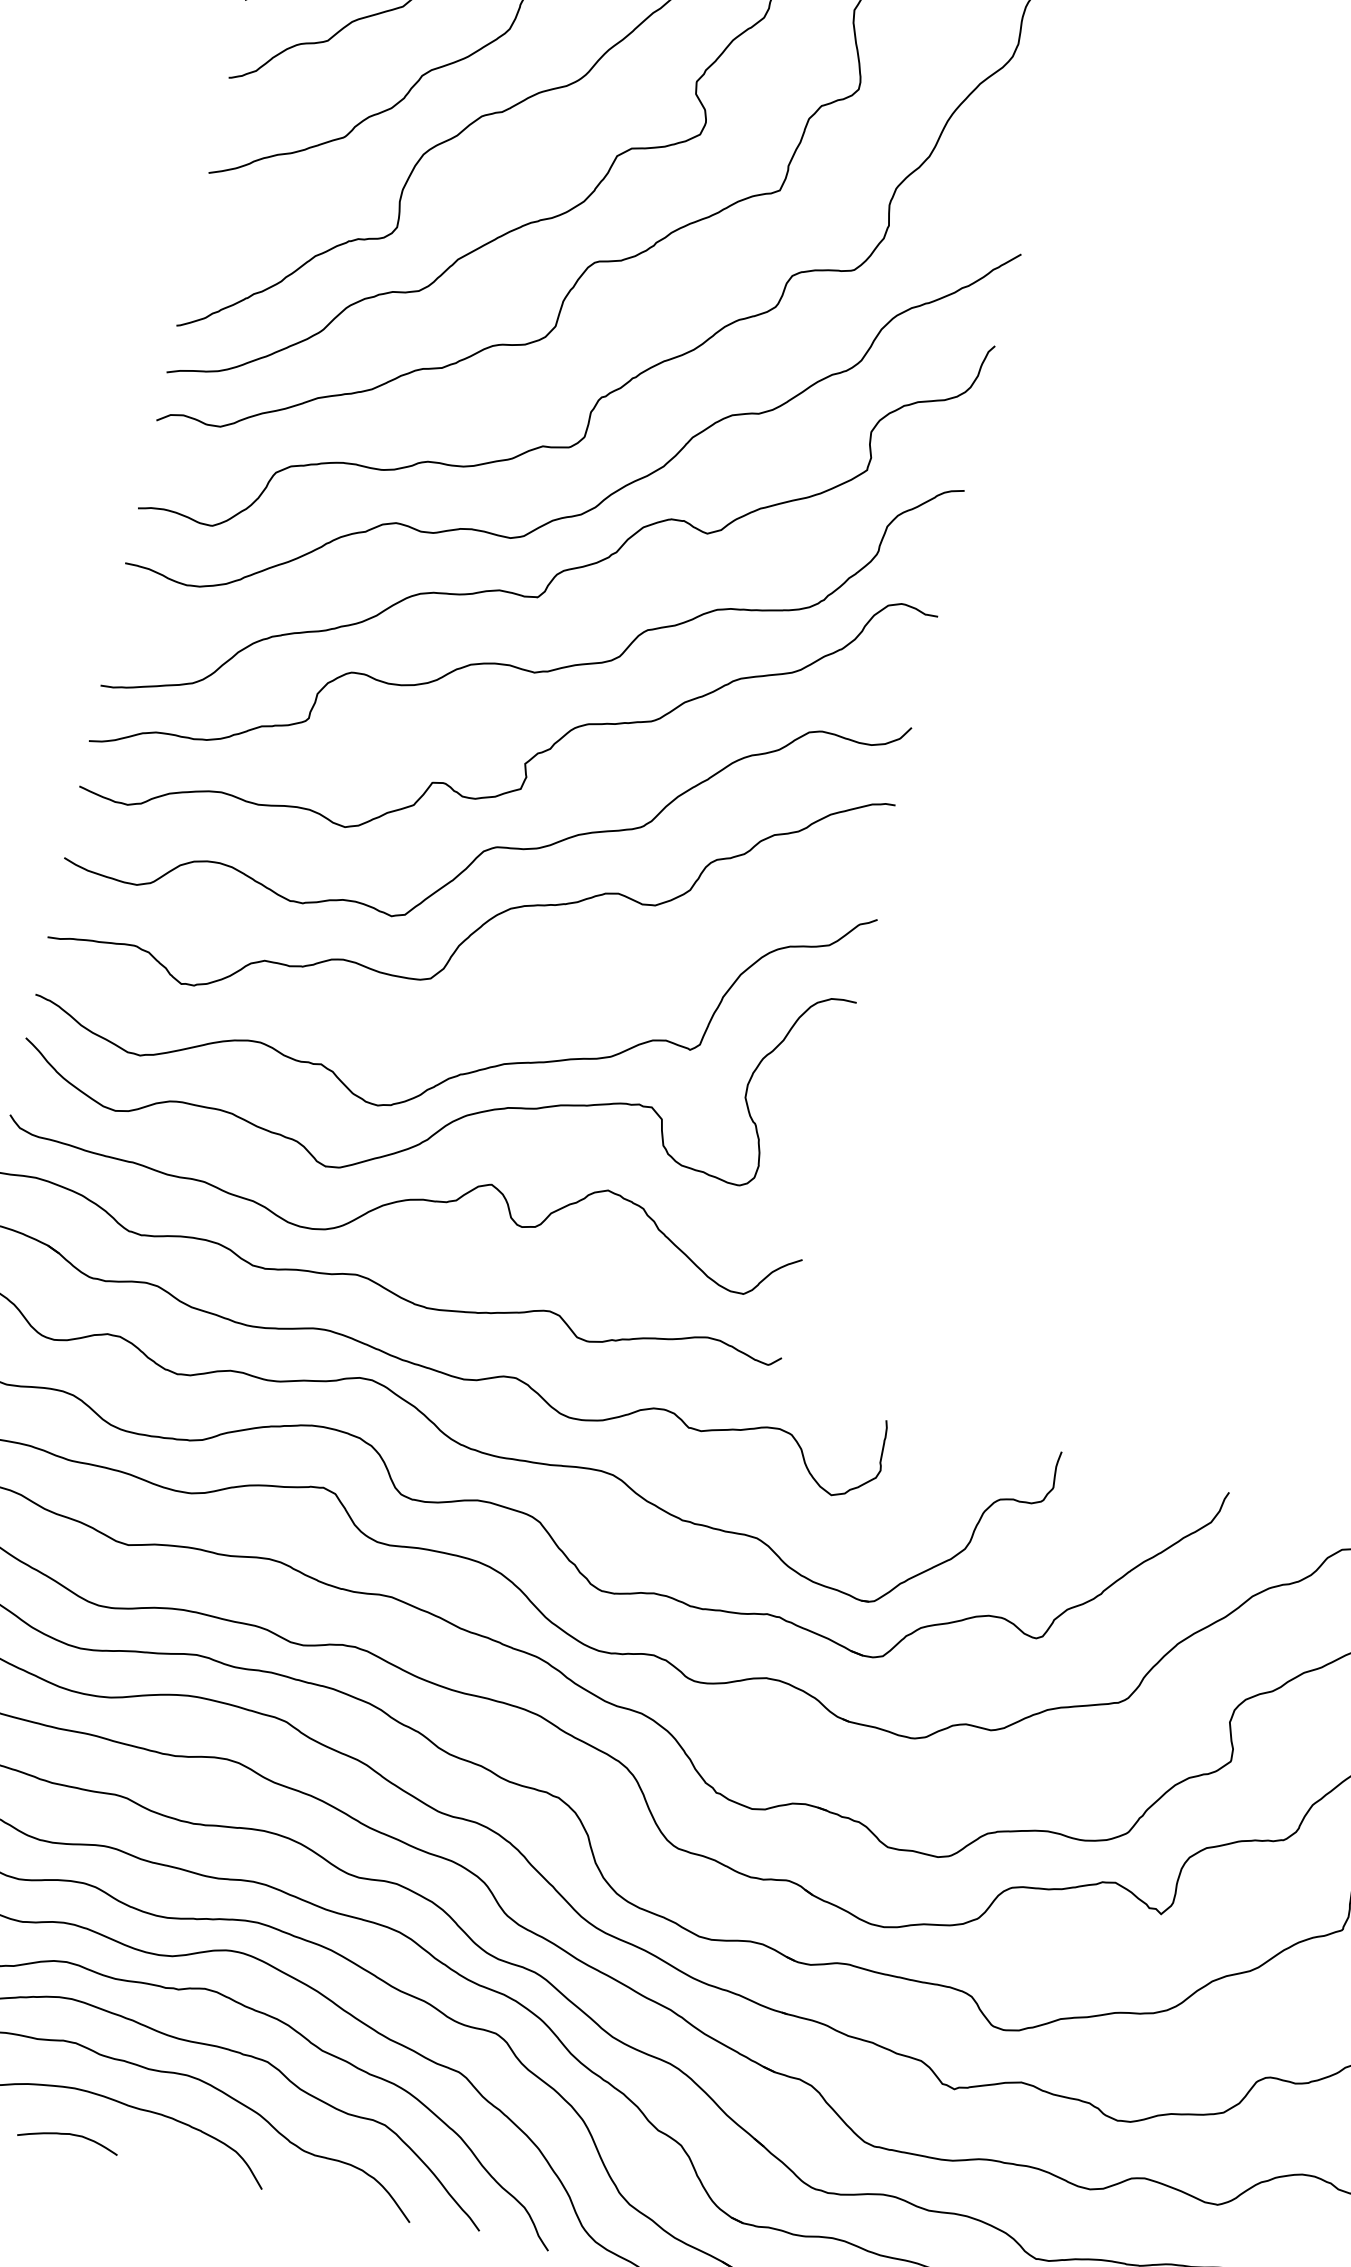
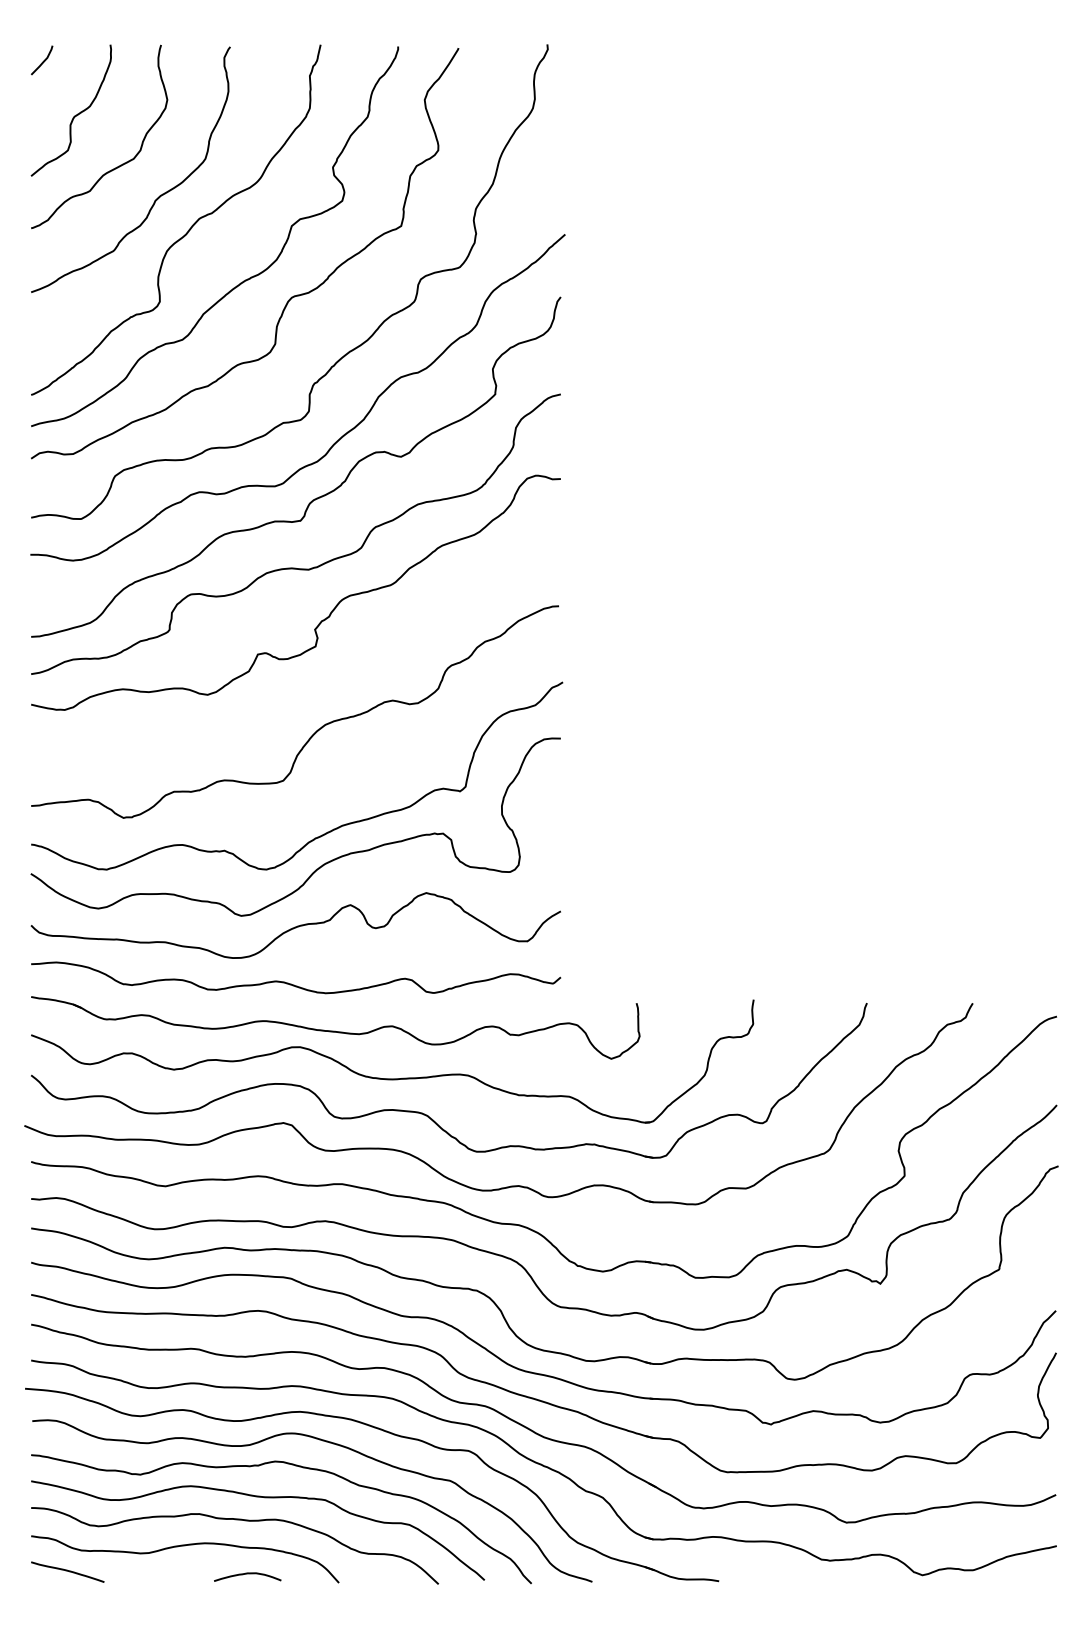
curve: (494, 845) -> (306, 686), removed
curve: (68, 2135) -> (247, 1574), moved

